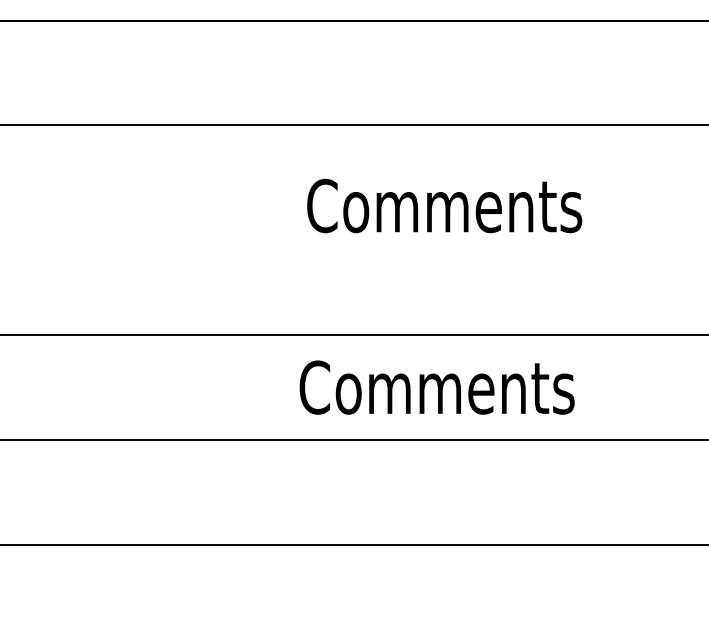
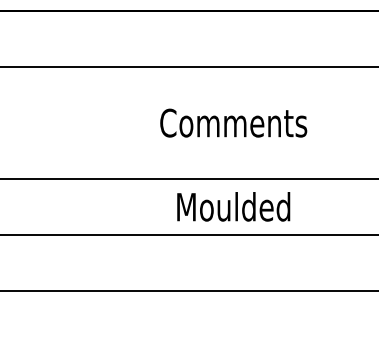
text: (444, 204) -> (233, 122), moved
text: (436, 386) -> (233, 206), Comments -> Moulded

